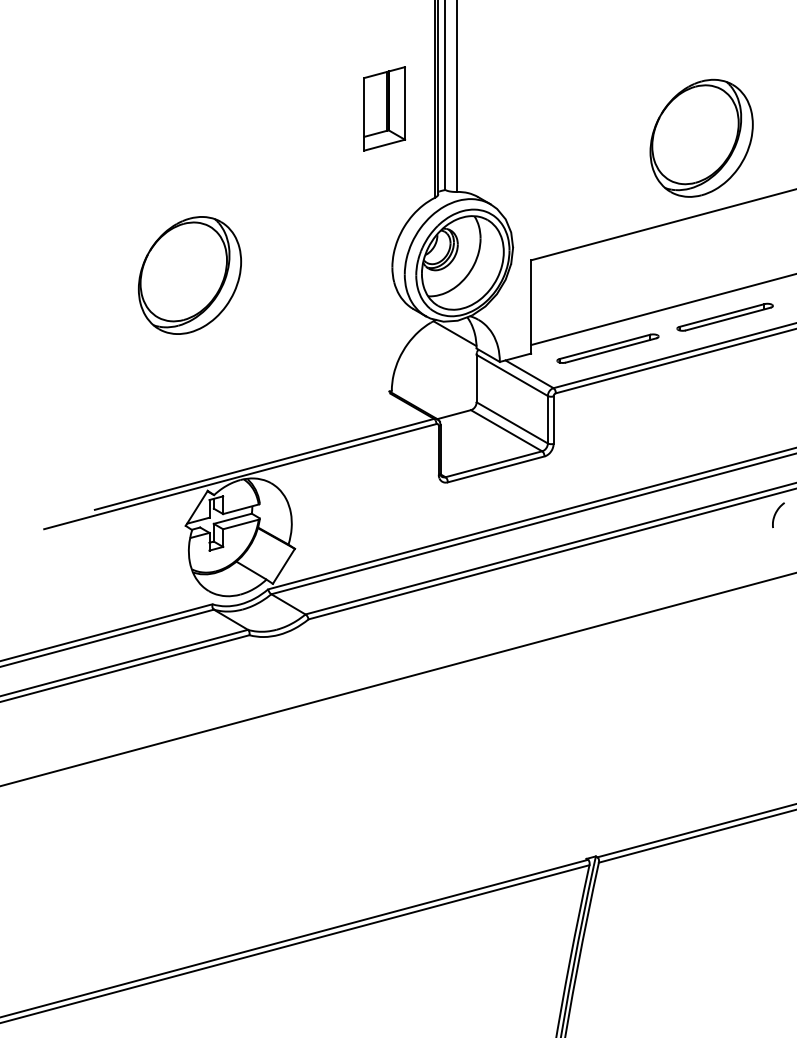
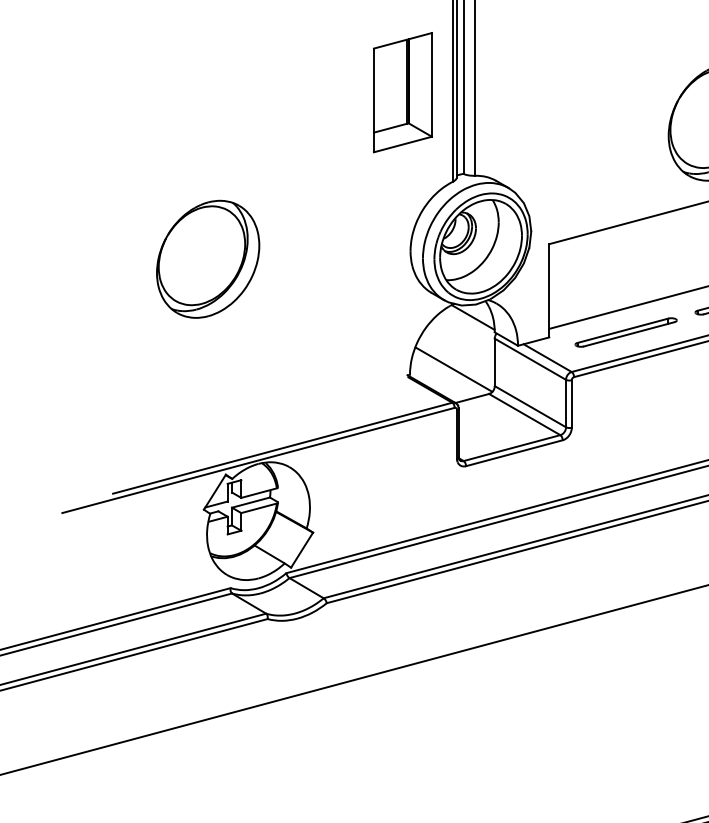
part: (384, 108) -> (402, 92), size x1.43
line: (435, 385) -> (453, 369), added

